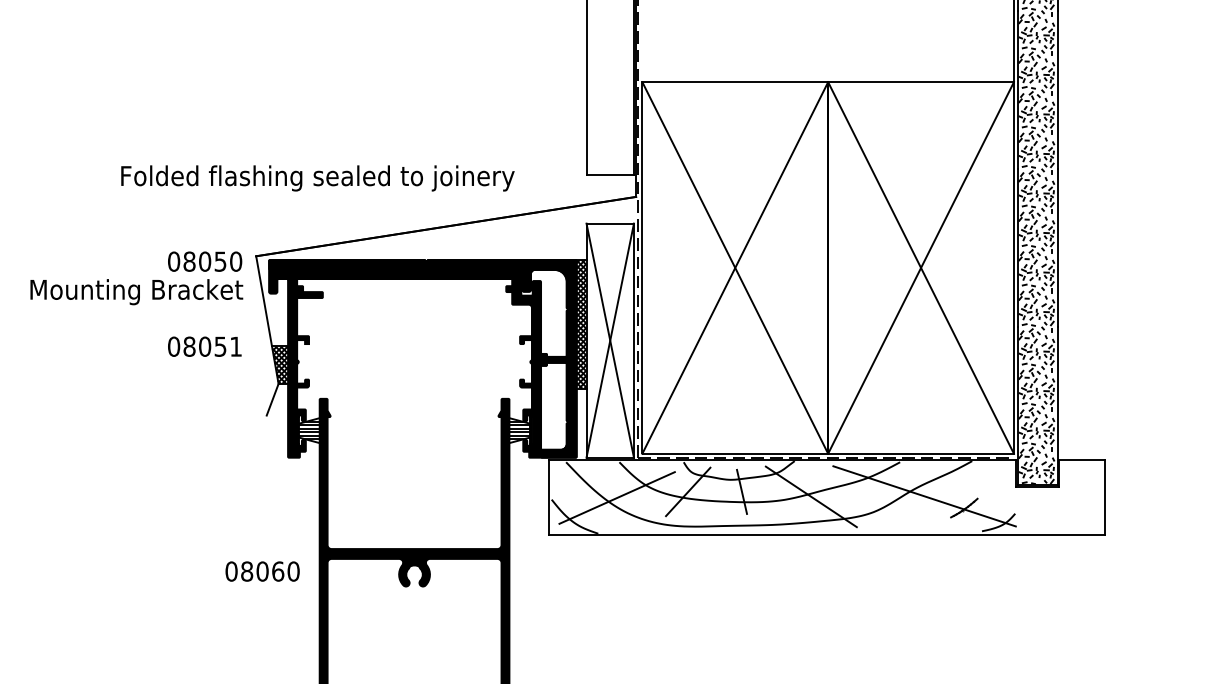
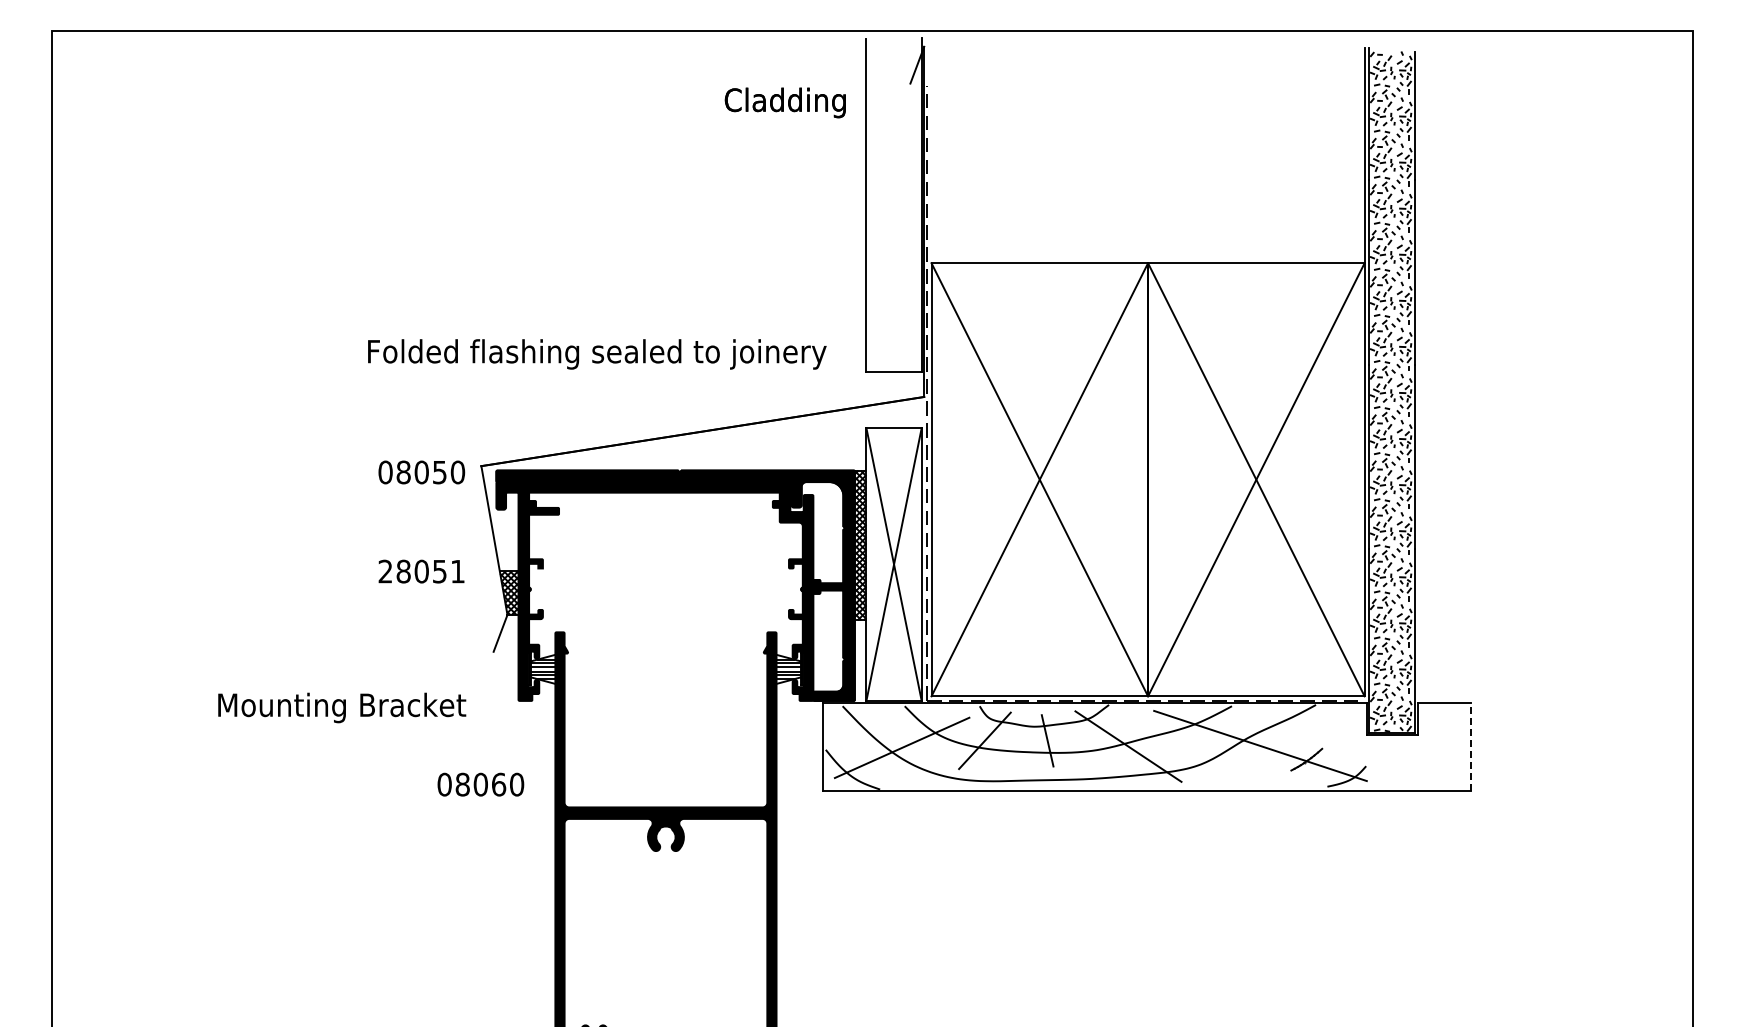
text: (318, 178) -> (597, 354), moved
text: (137, 291) -> (342, 707), moved
text: (173, 346) -> (385, 571), 08051 -> 28051
line: (1104, 497) -> (1470, 747), solid -> dashed
text: (262, 571) -> (480, 784), moved

